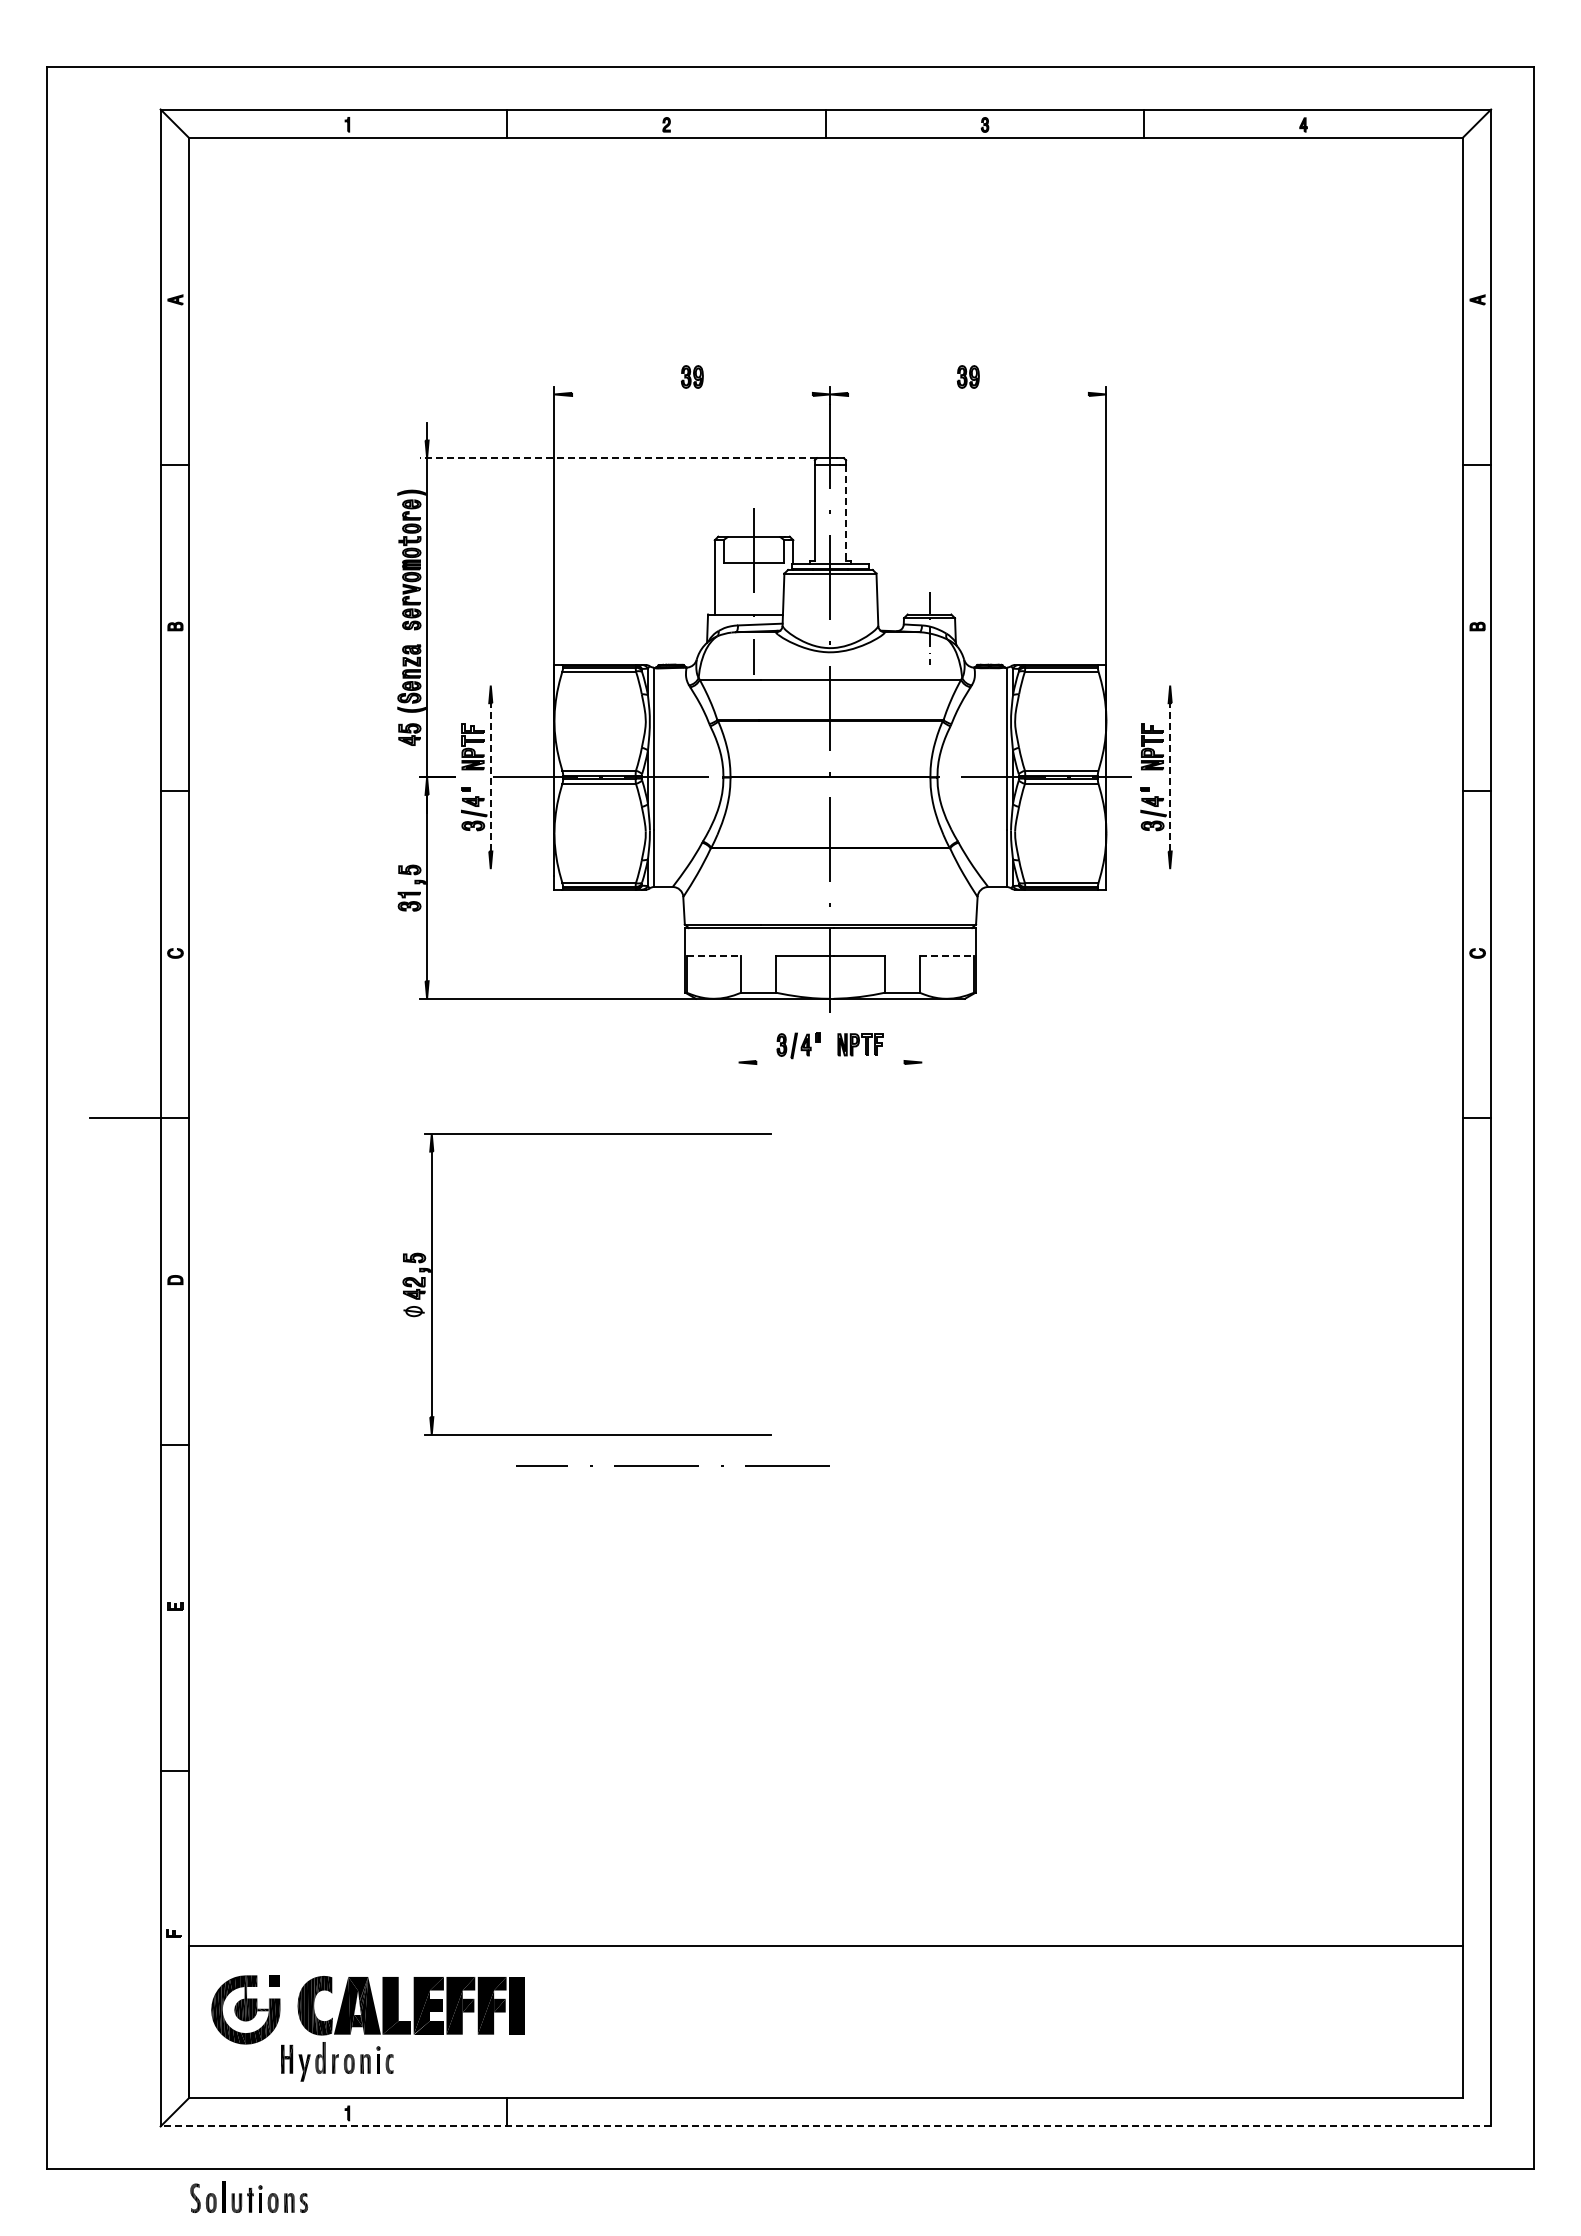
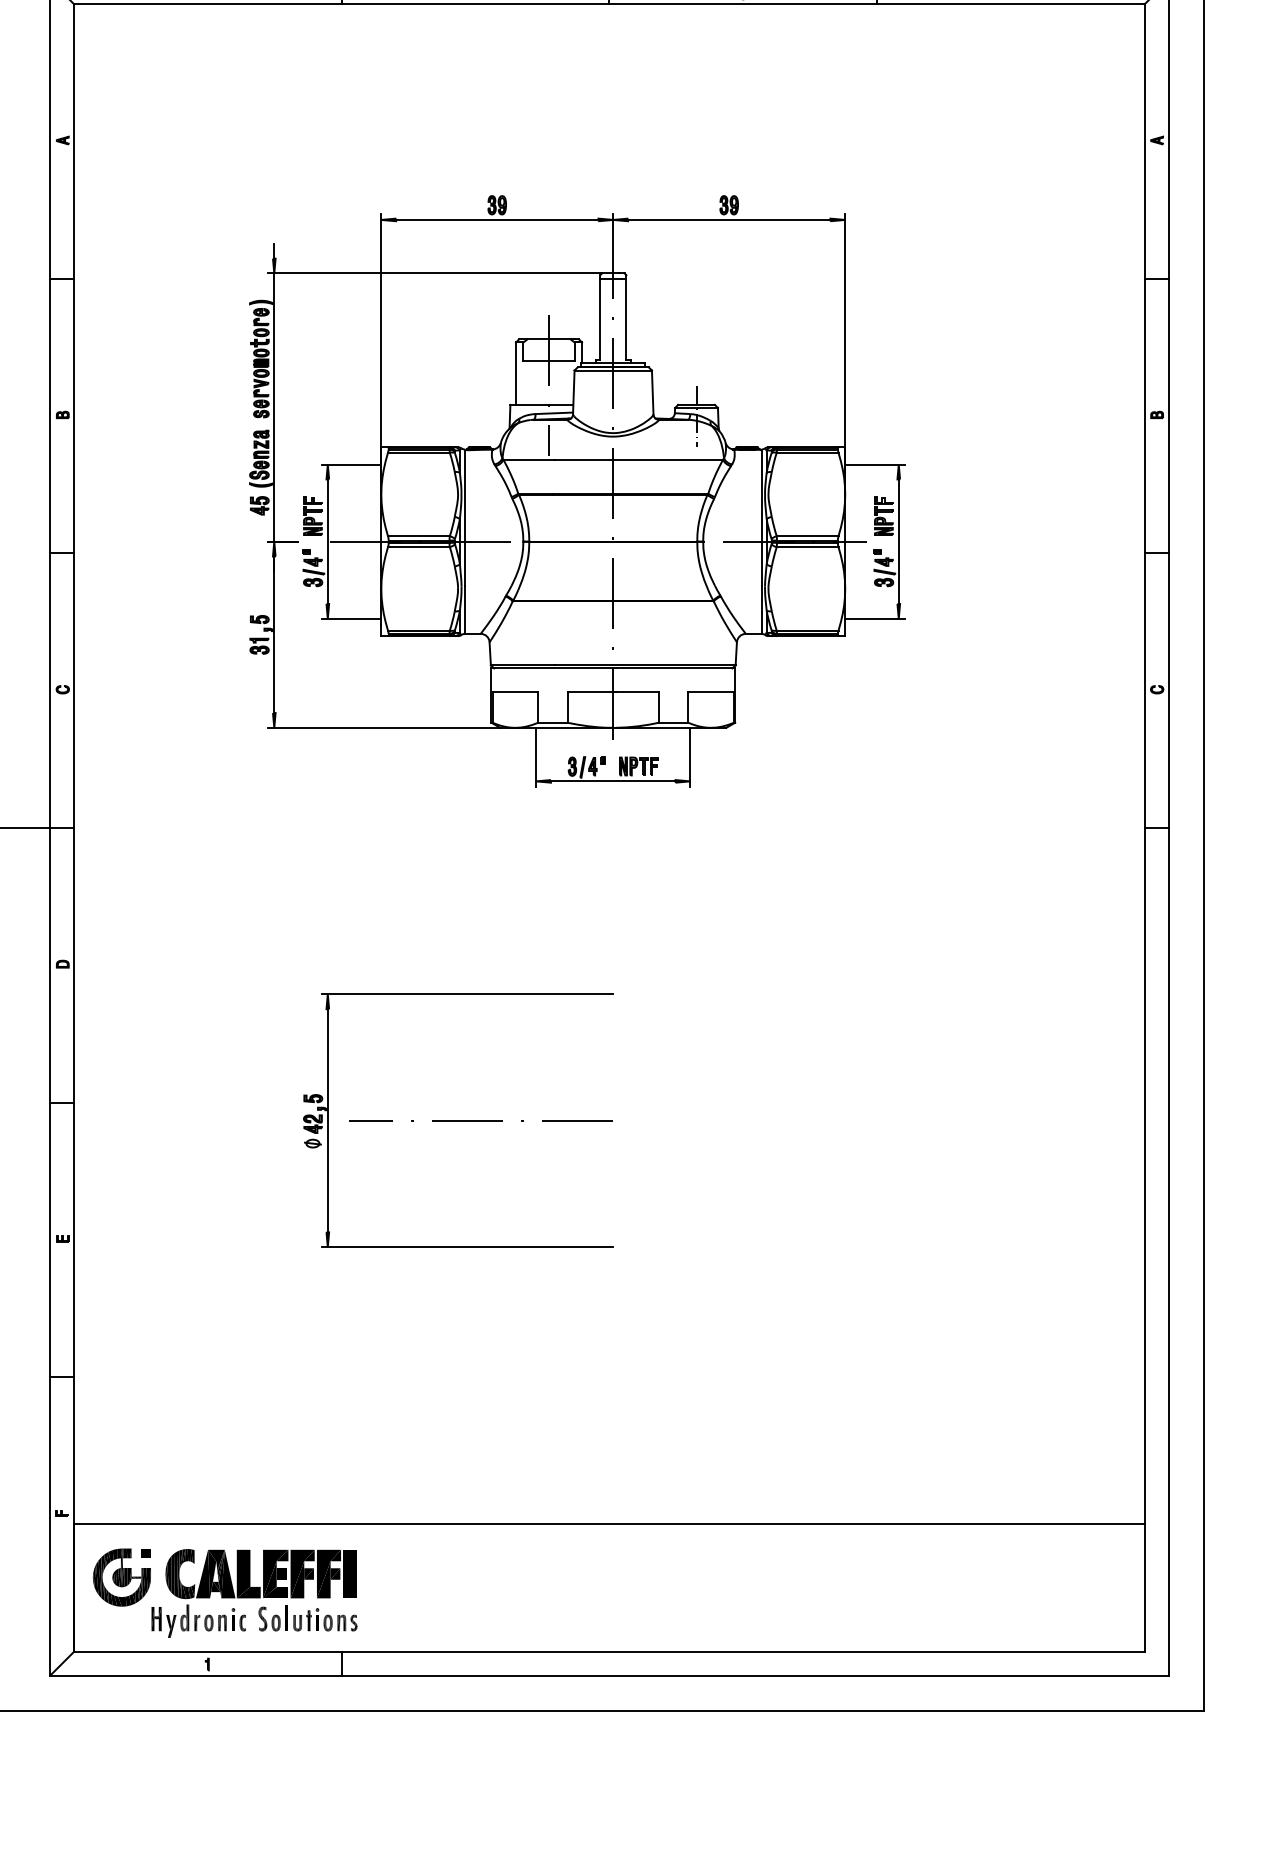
line: (692, 394) -> (497, 219), added
line: (968, 394) -> (729, 219), added
line: (618, 458) -> (435, 273), dashed -> solid
line: (846, 512) -> (626, 319), dashed -> solid
line: (518, 685) -> (351, 464), added
line: (1141, 685) -> (874, 464), added
line: (490, 776) -> (327, 541), dashed -> solid
line: (1170, 776) -> (899, 541), dashed -> solid
line: (518, 869) -> (351, 619), added
line: (1141, 869) -> (874, 619), added
line: (714, 956) -> (515, 692), dashed -> solid
line: (947, 956) -> (711, 692), dashed -> solid
line: (738, 1033) -> (535, 756), added
line: (922, 1033) -> (690, 756), added
line: (830, 1062) -> (613, 781), added
part: (586, 1134) -> (457, 994), moved
line: (825, 2126) -> (609, 1675), dashed -> solid
part: (249, 2196) -> (308, 1617), moved

